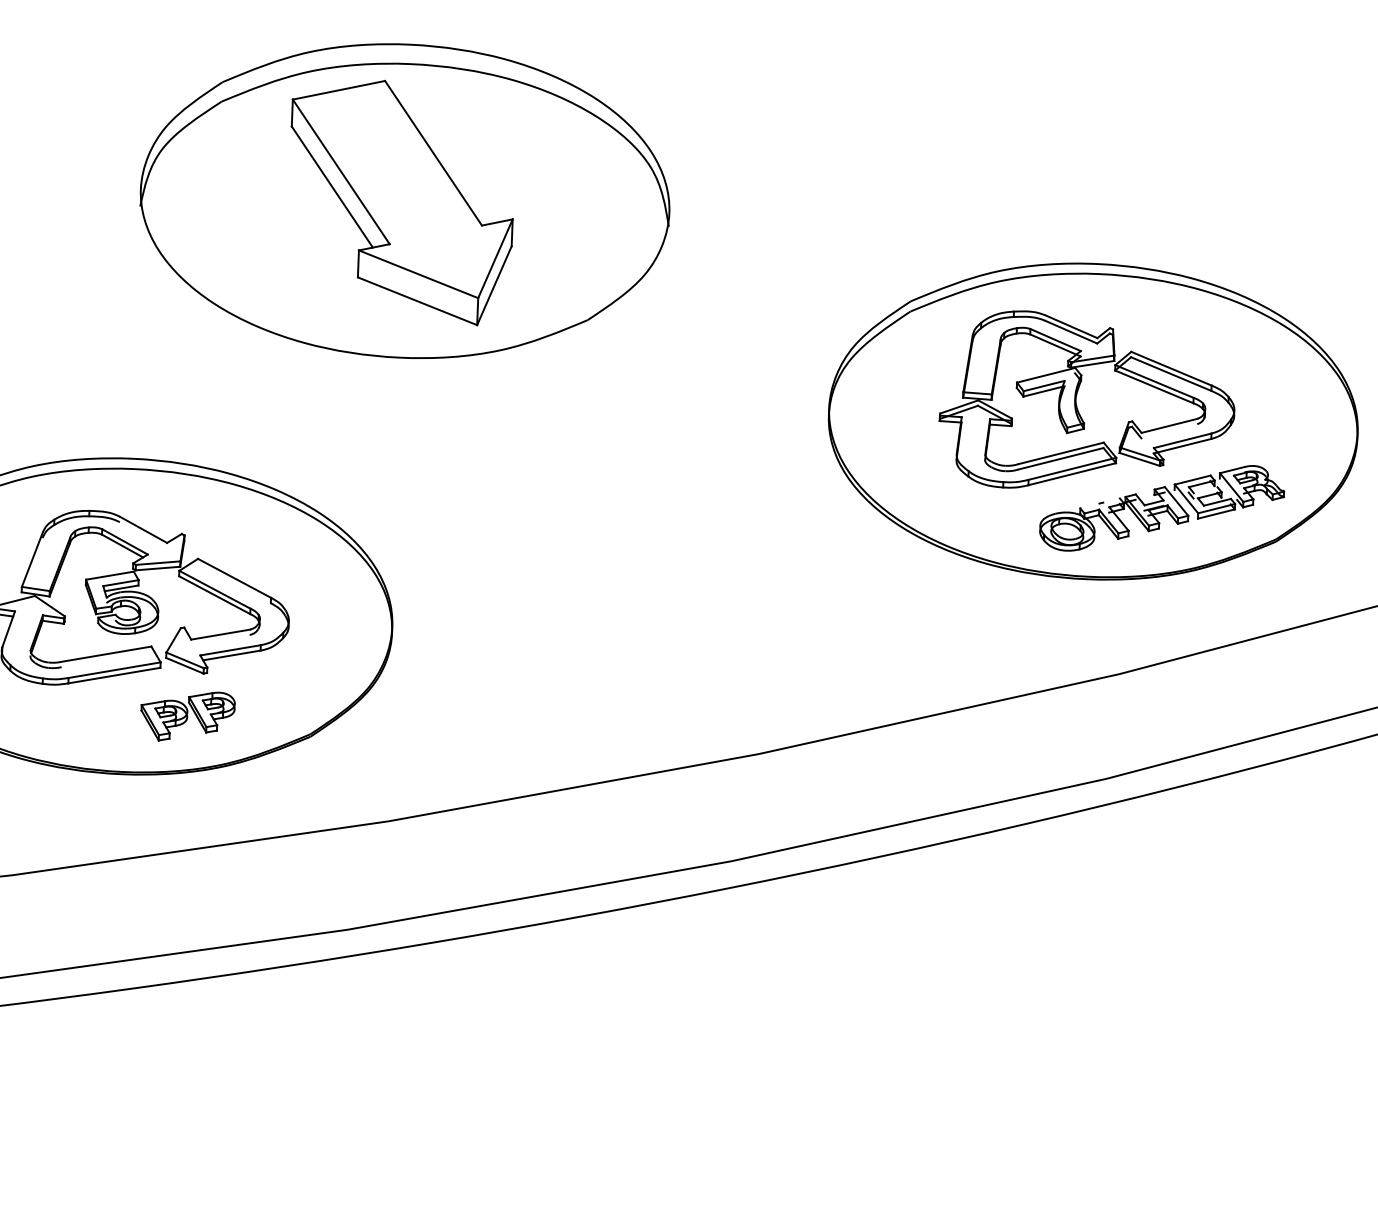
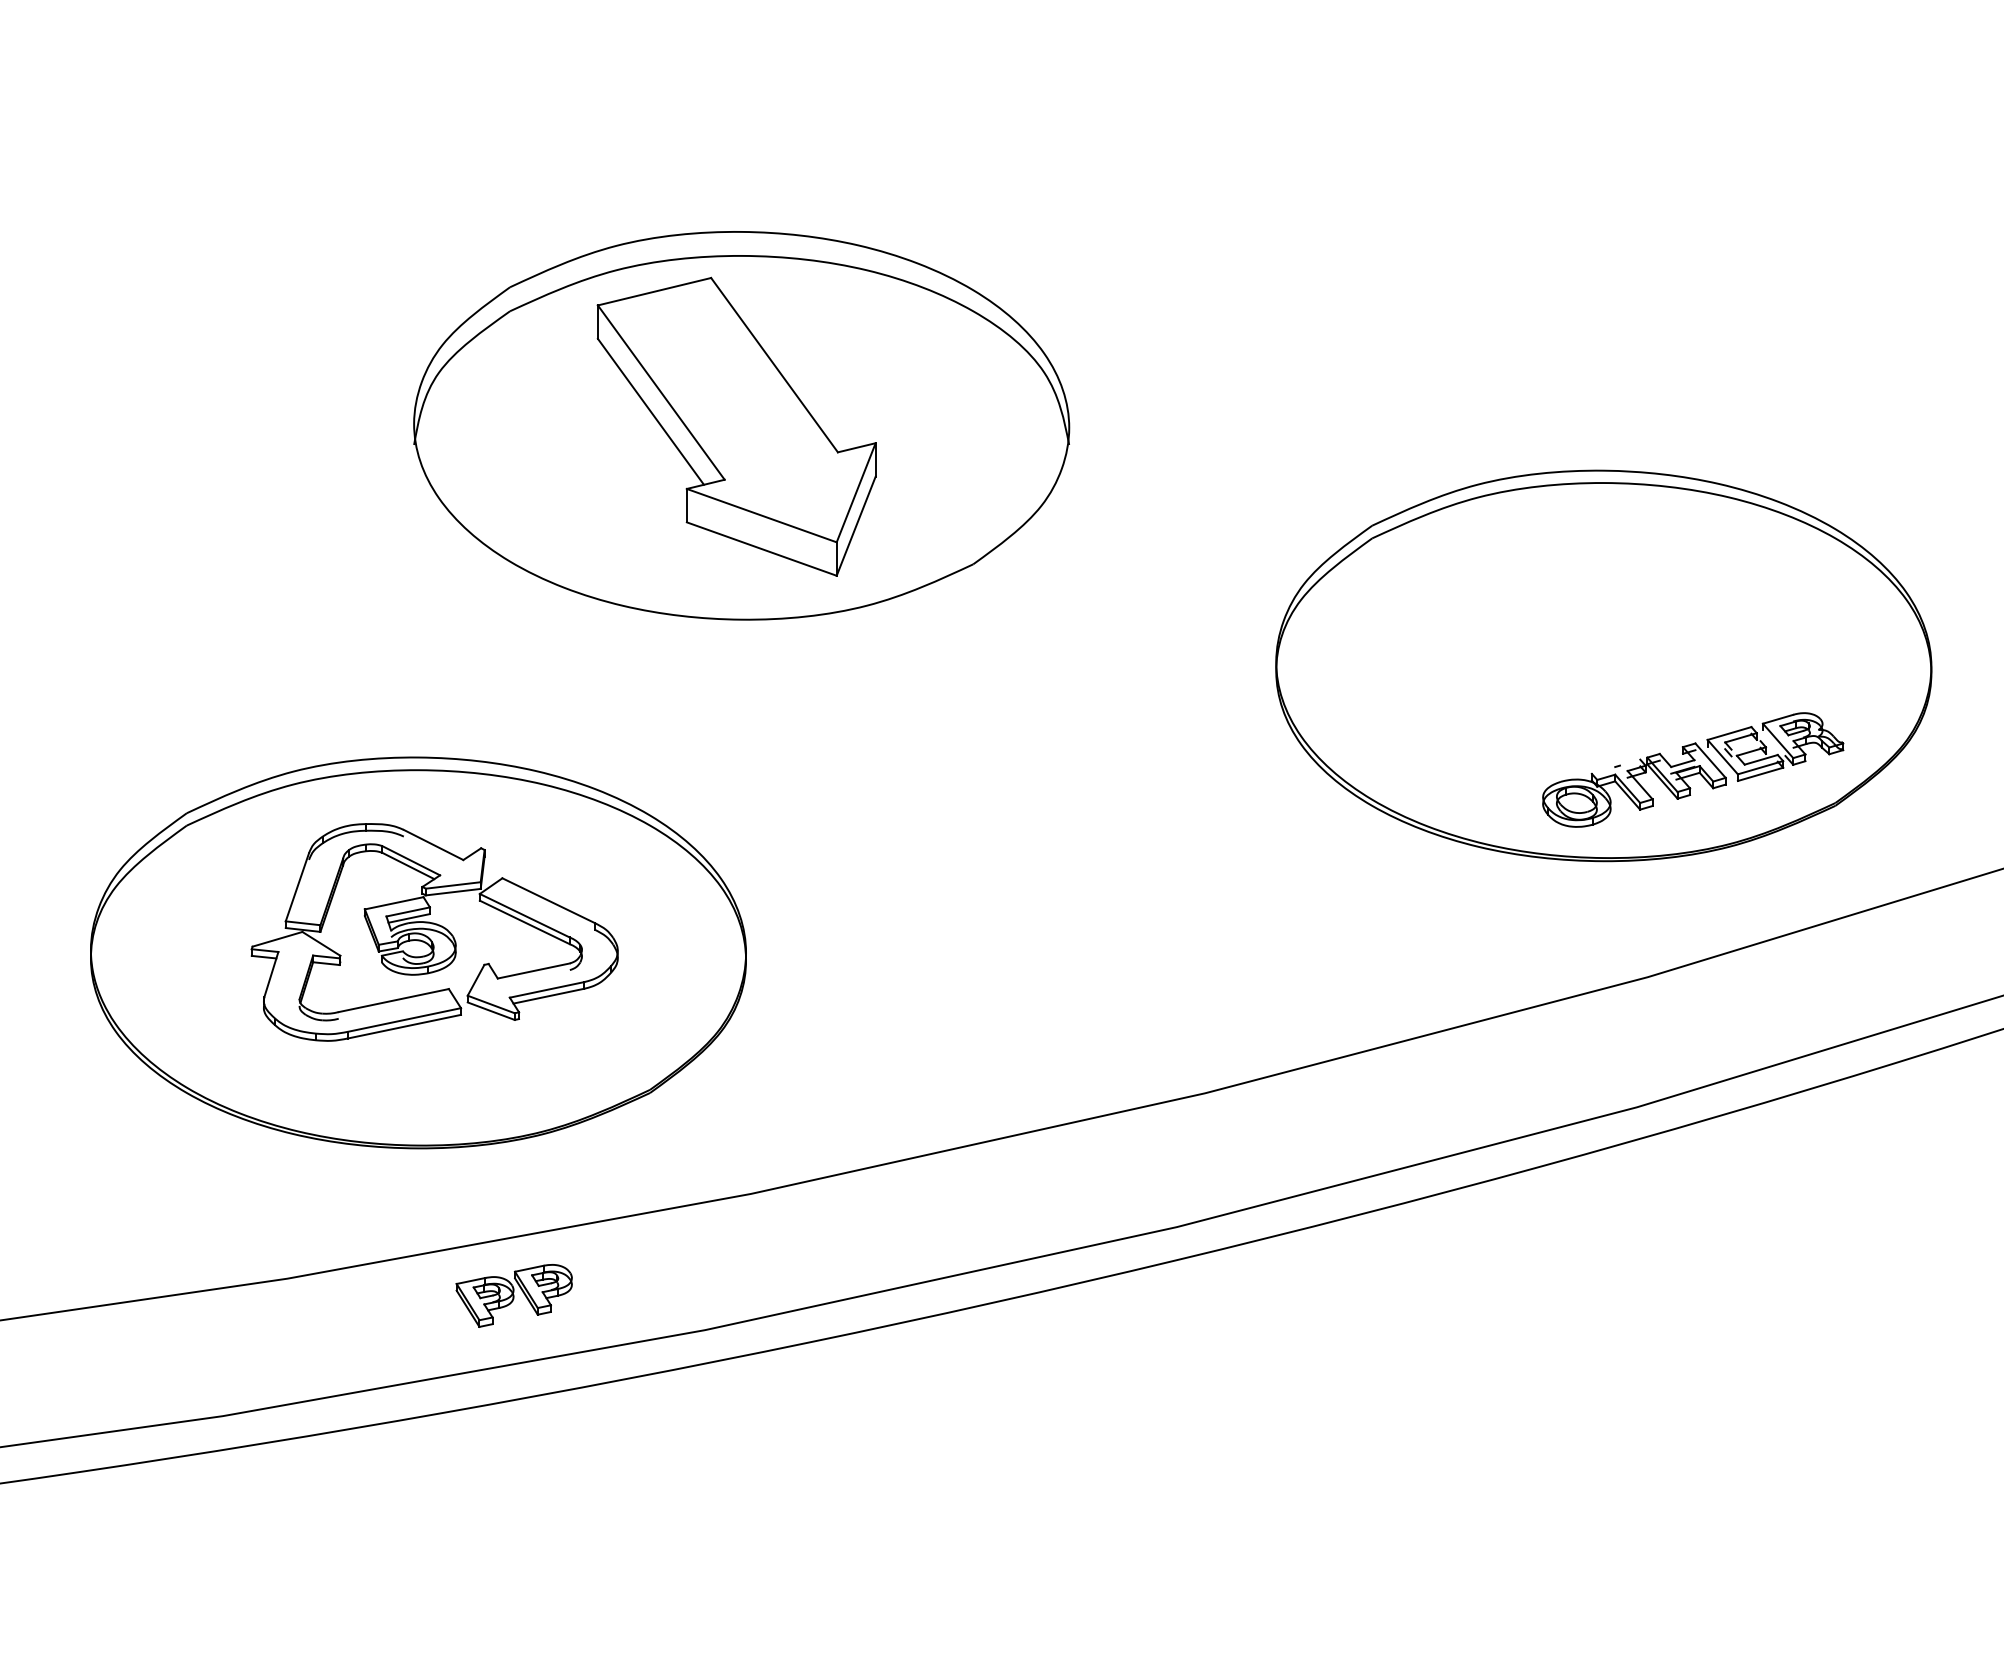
part: (1076, 403) -> (1582, 644), removed
part: (187, 716) -> (513, 1295), moved

